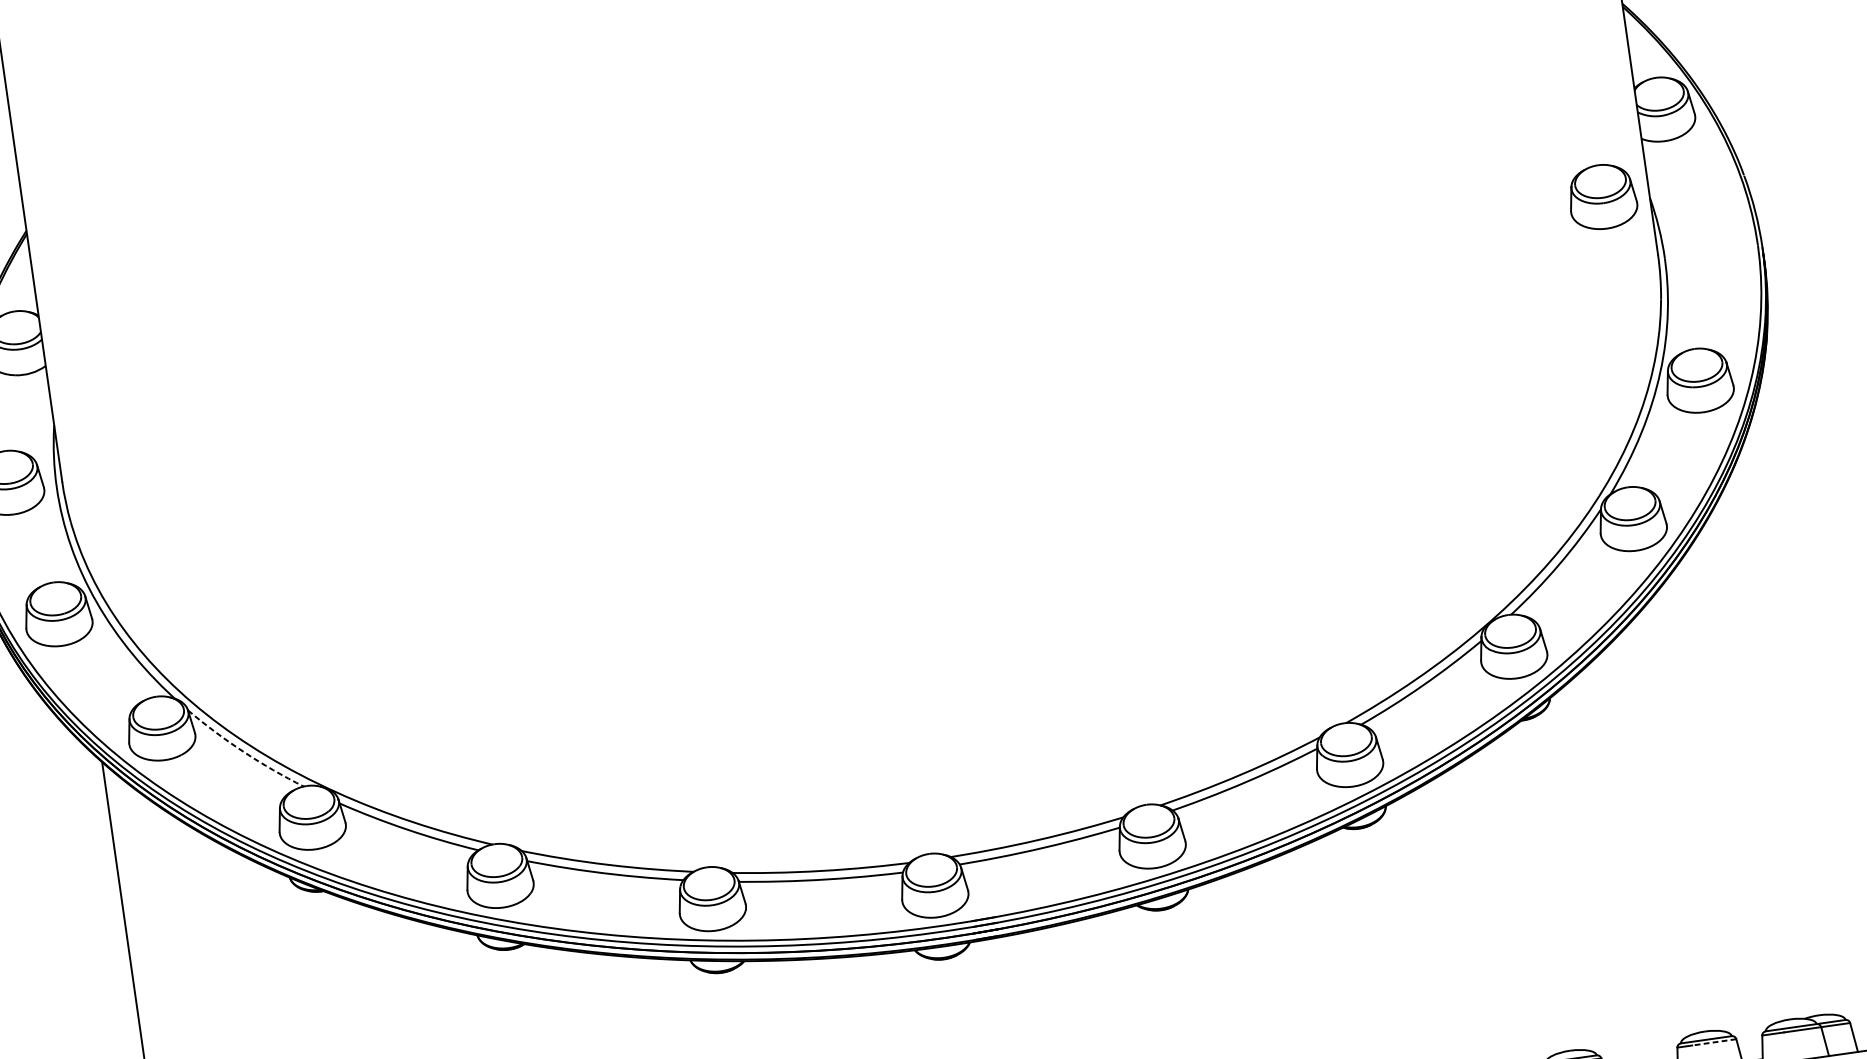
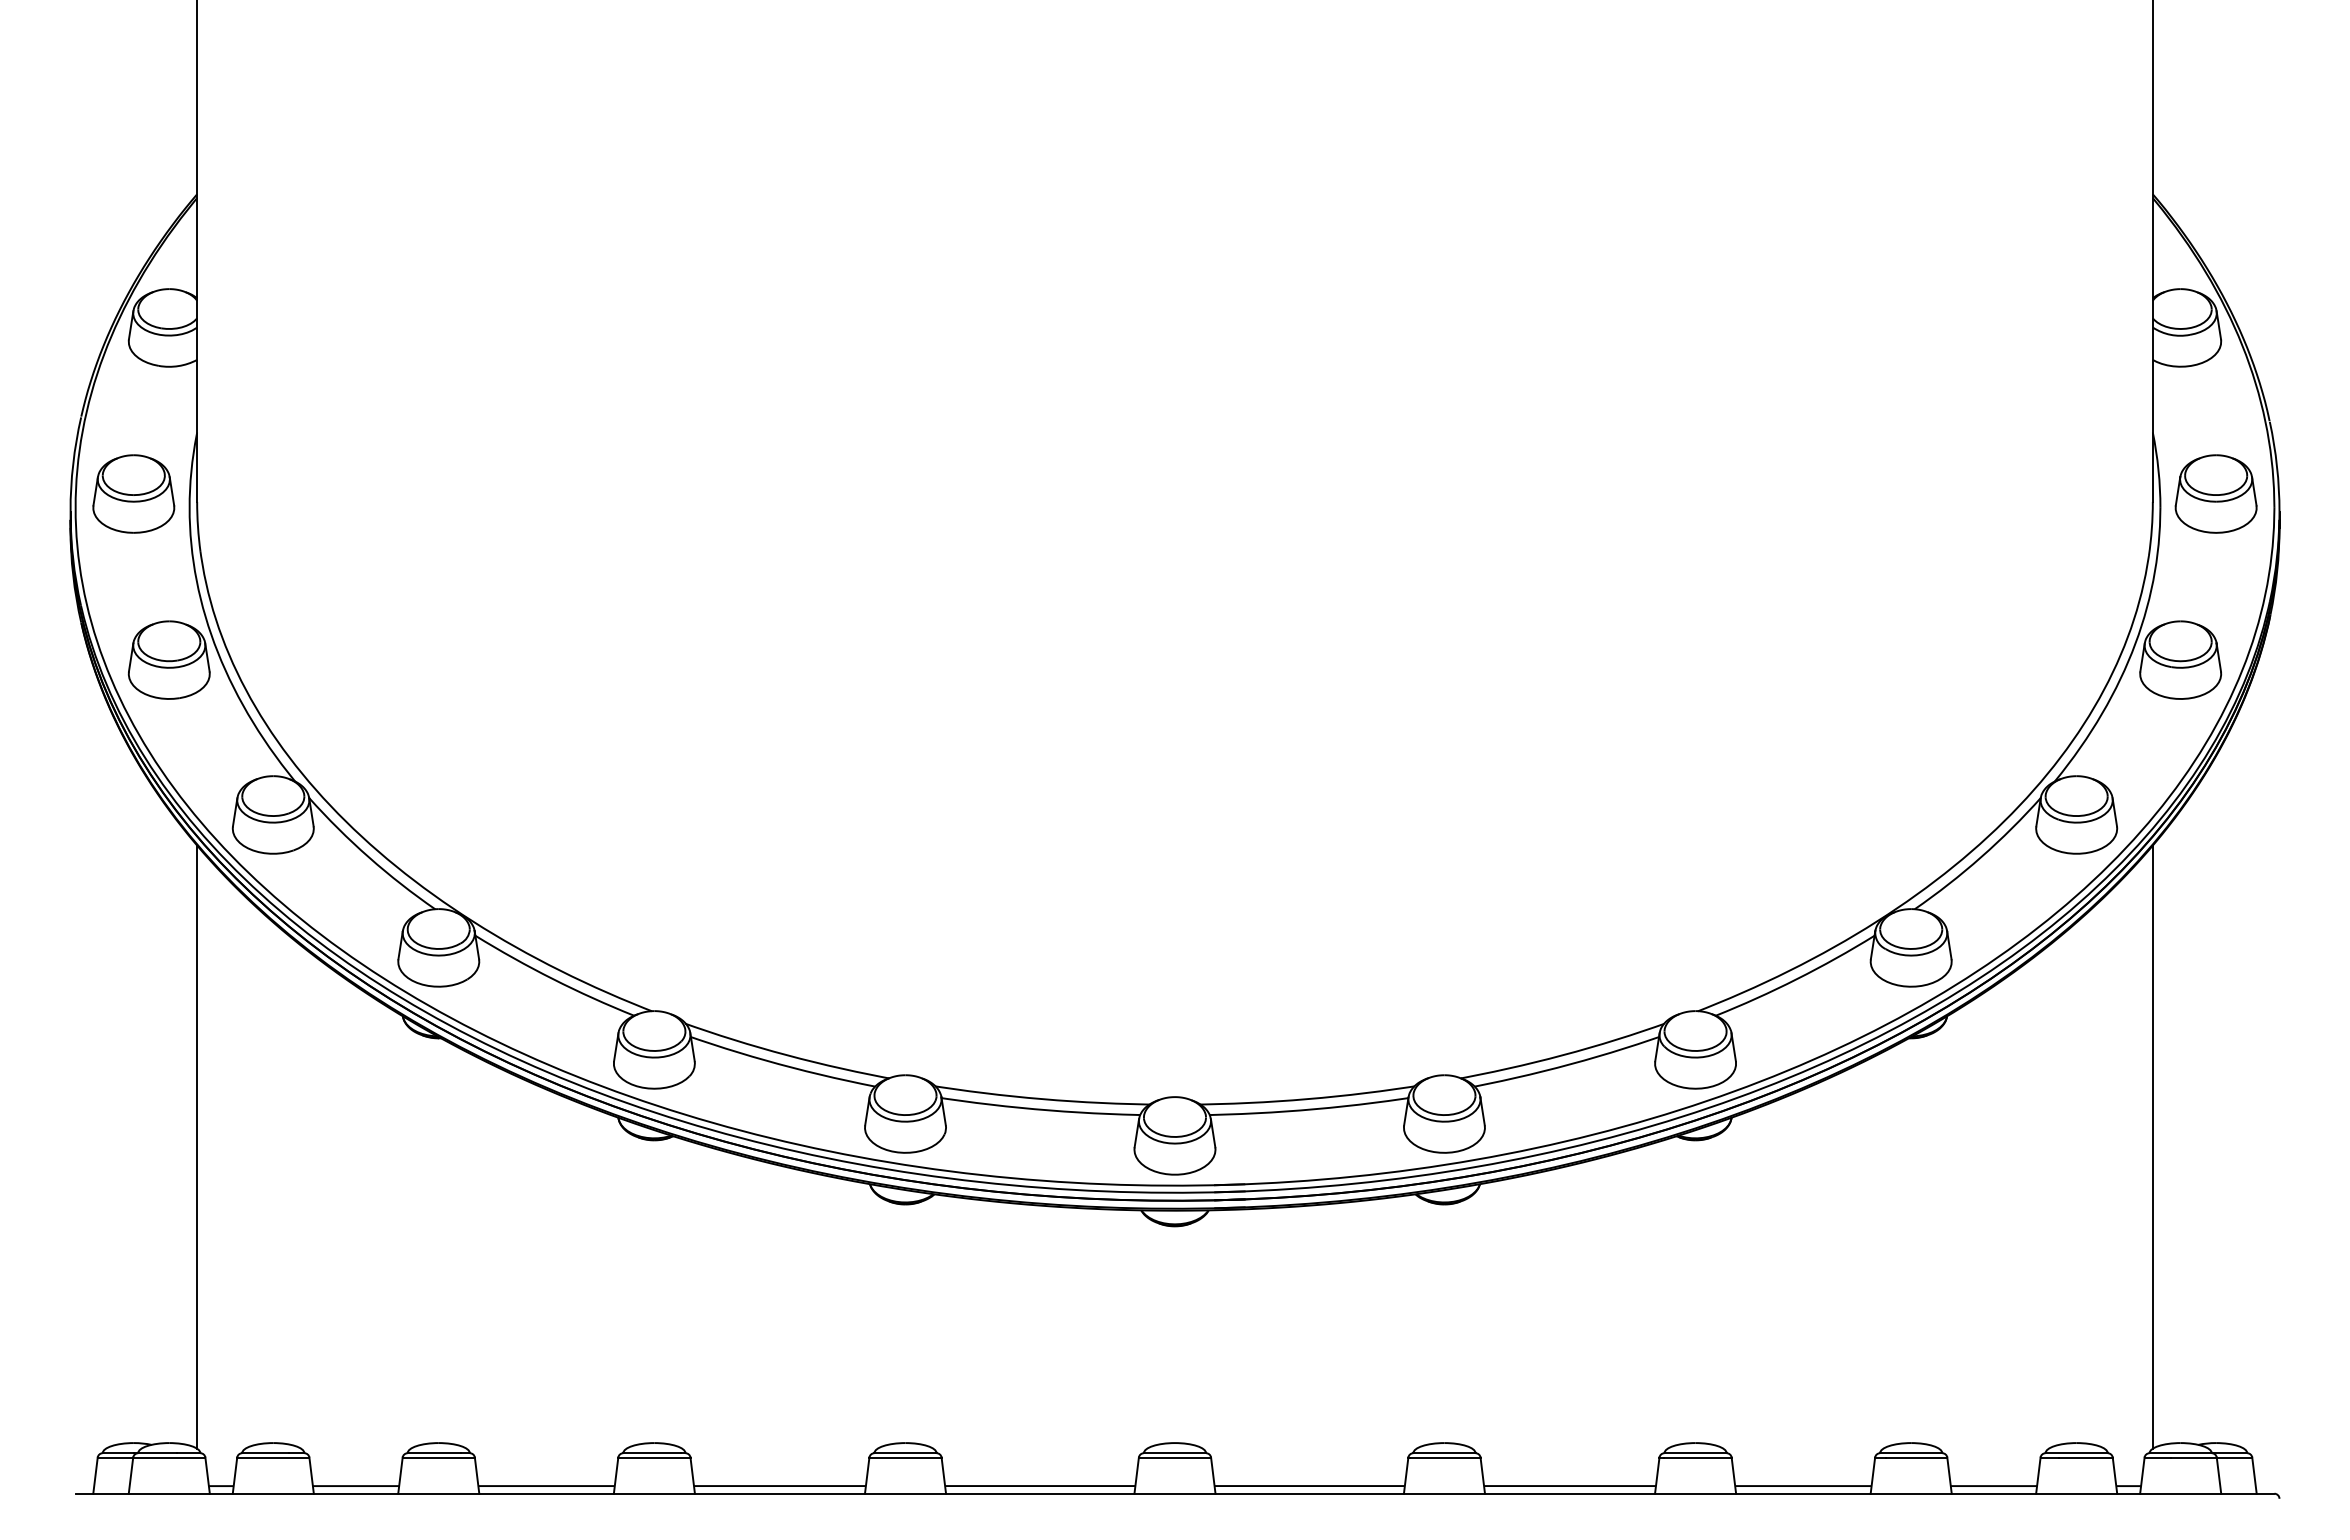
part: (1602, 196) -> (2215, 493), moved
arc: (244, 751) -> (369, 857), dashed -> solid
line: (1732, 780) -> (2152, 1146), added
line: (1714, 1042) -> (2085, 1457), dashed -> solid

